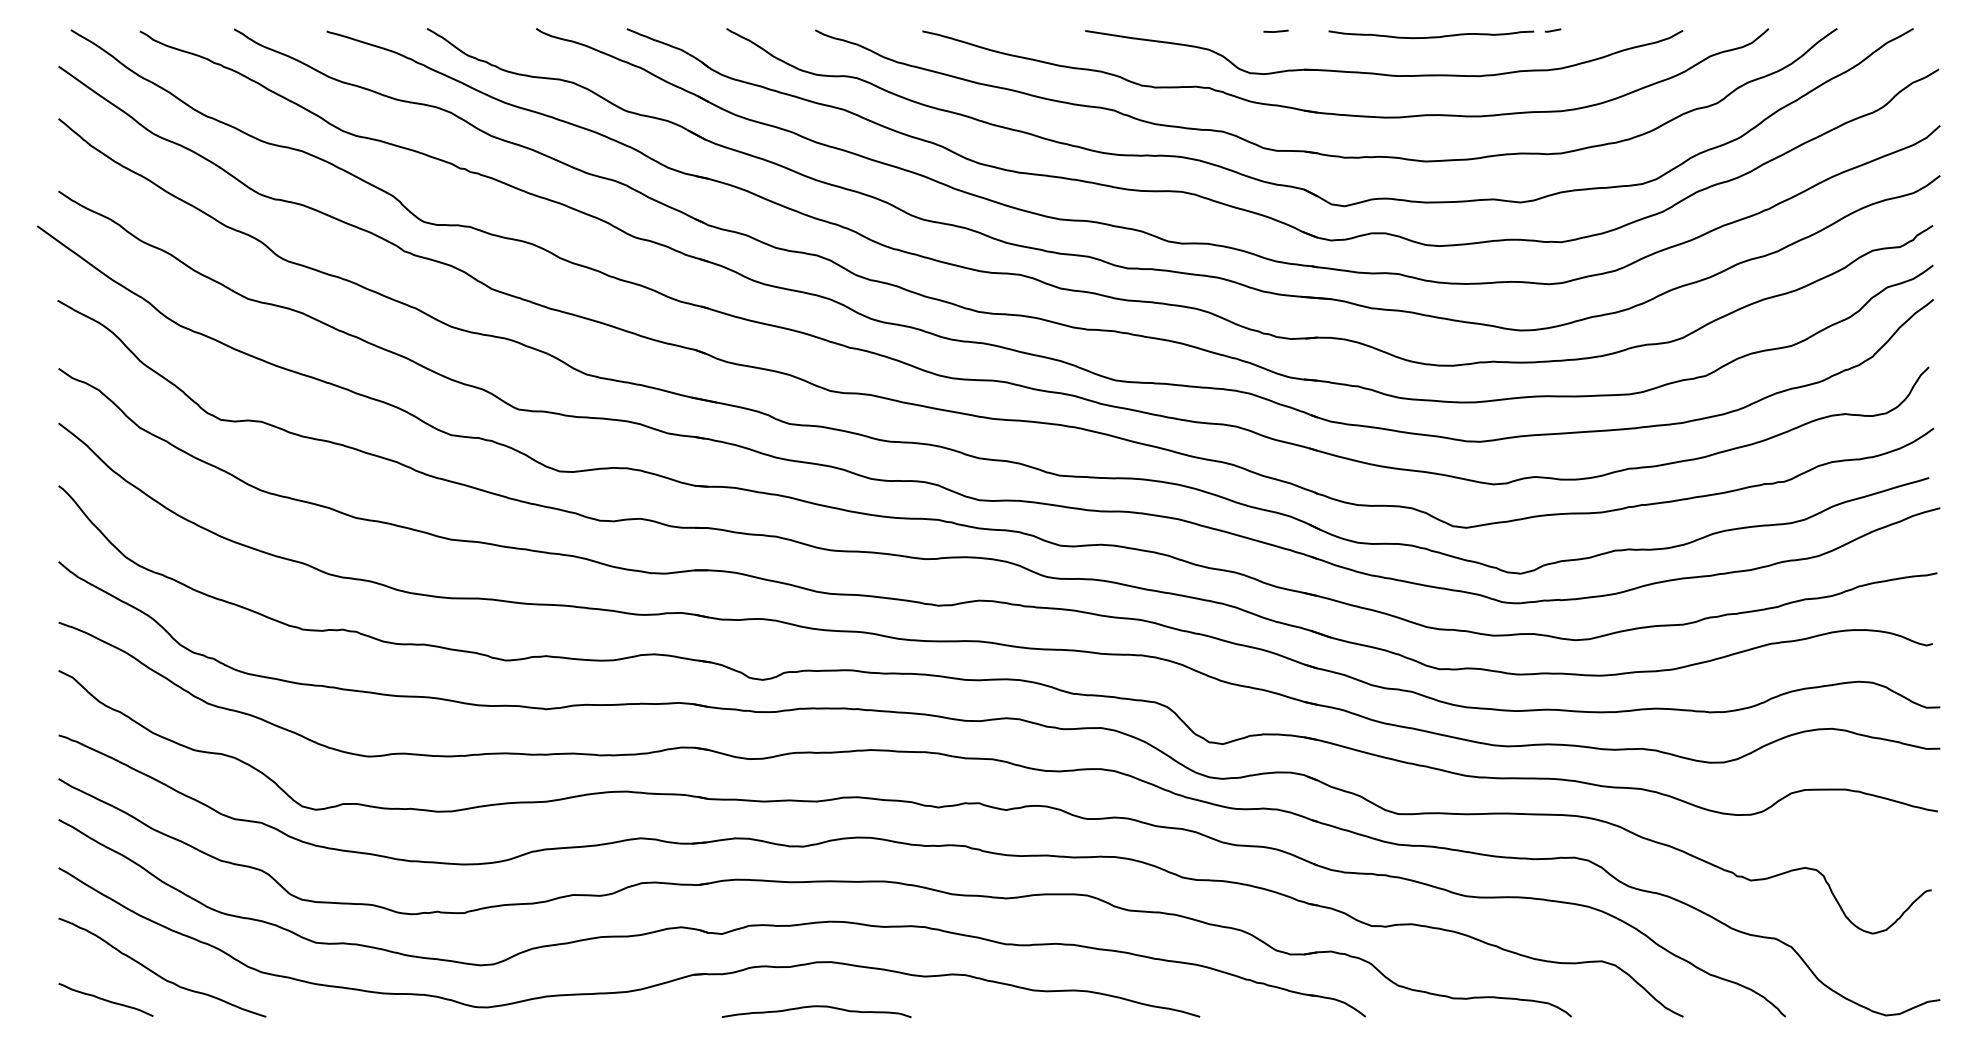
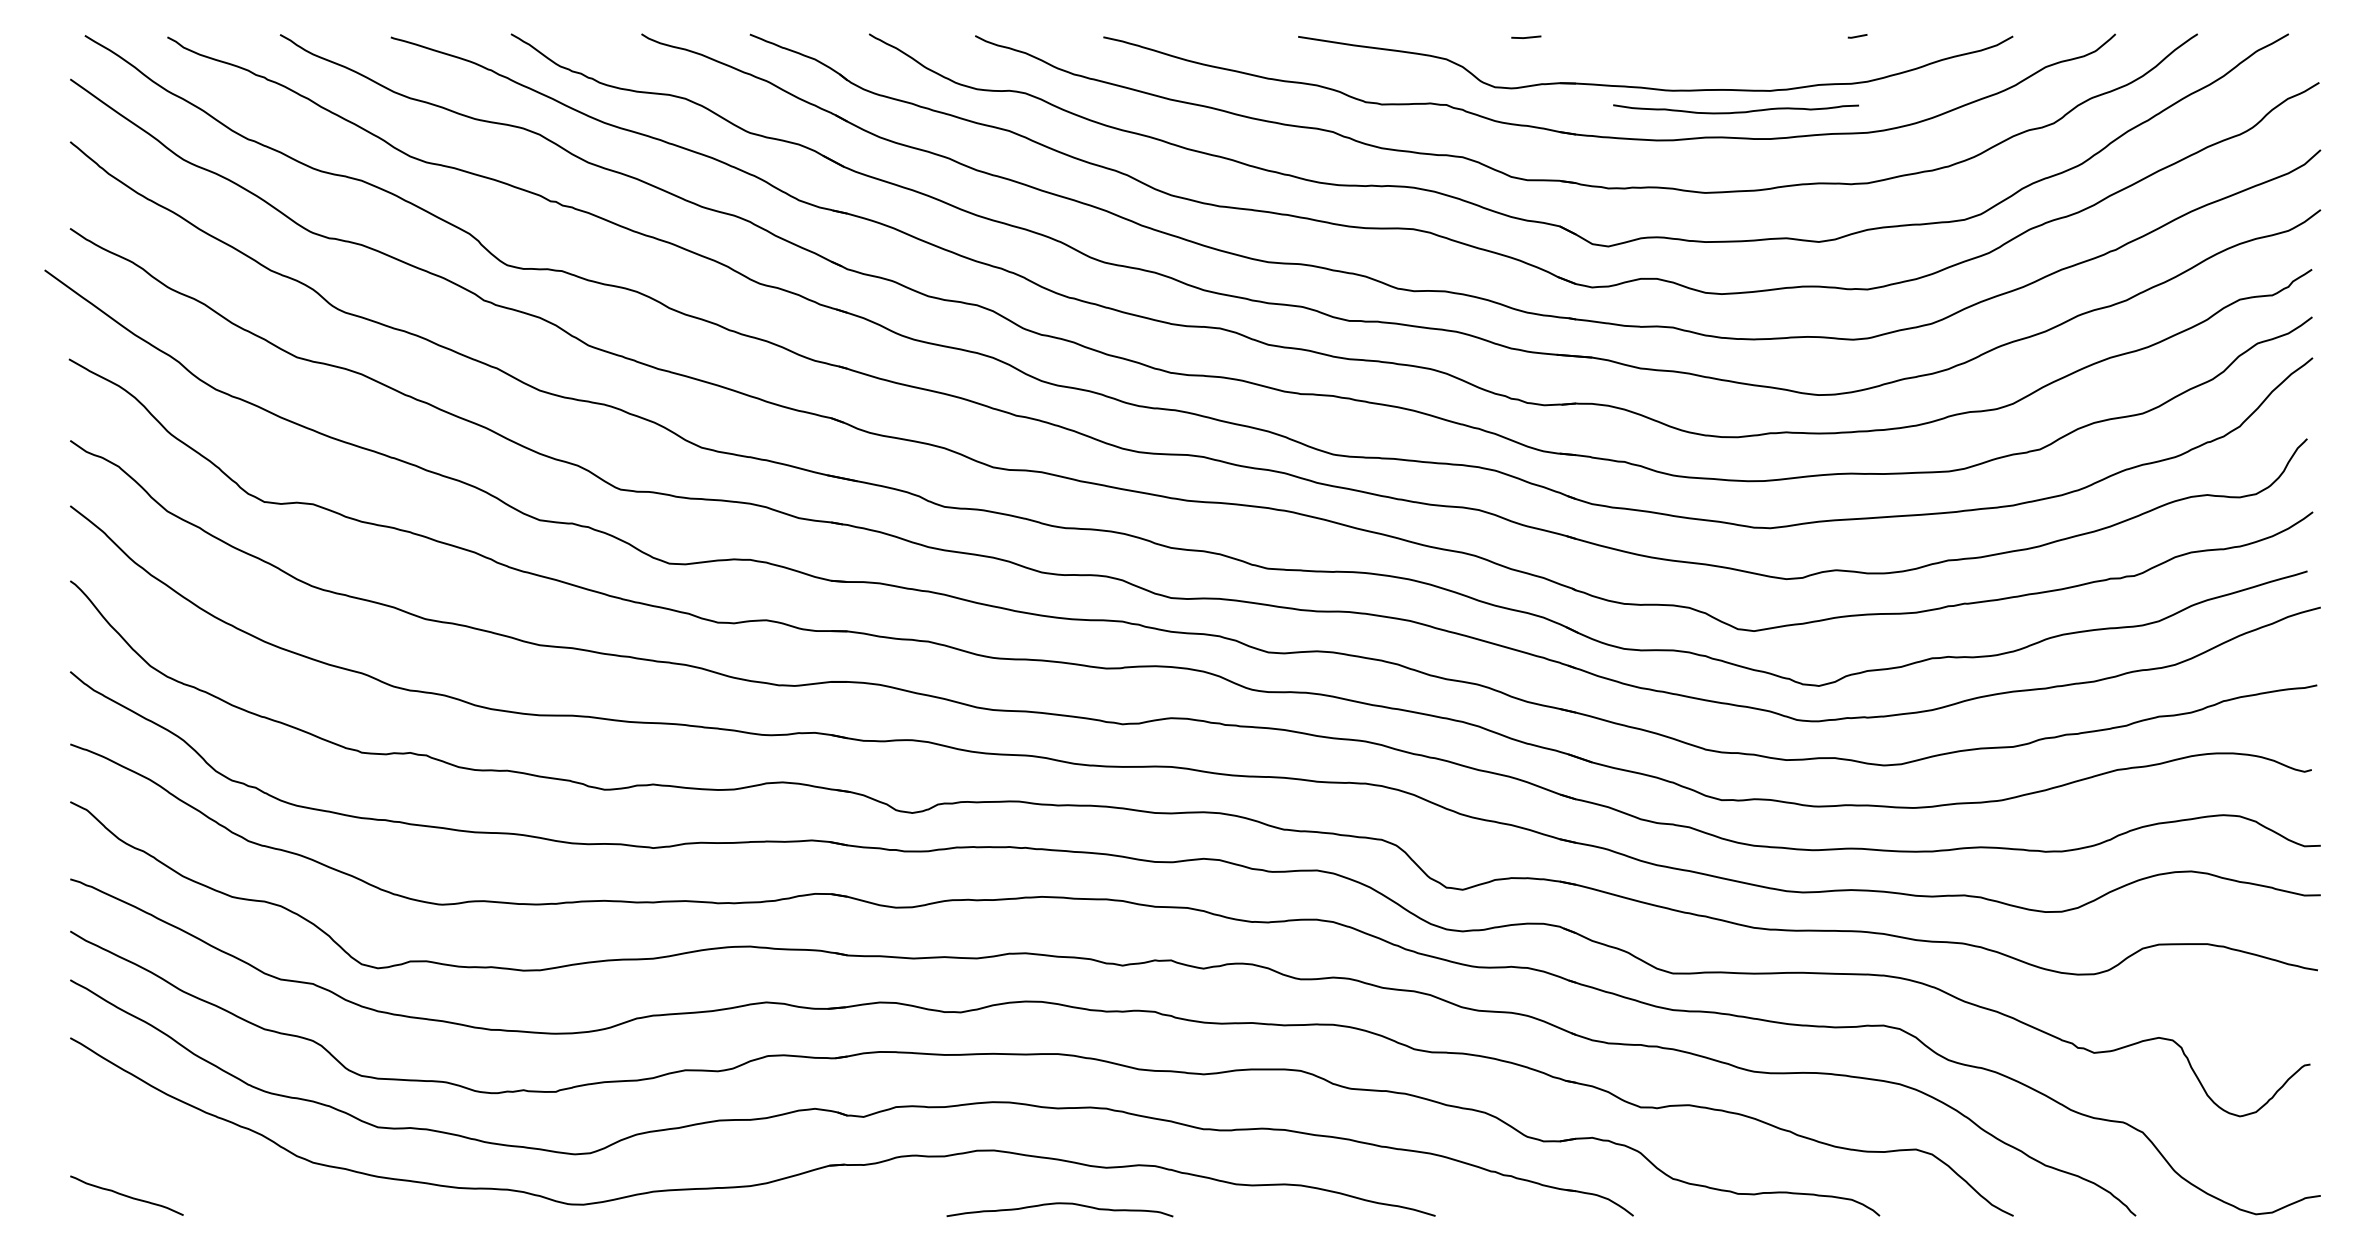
curve: (1430, 36) -> (1735, 111), moved
curve: (157, 973) -> (188, 1164), removed
curve: (816, 1007) -> (1059, 1204), moved

